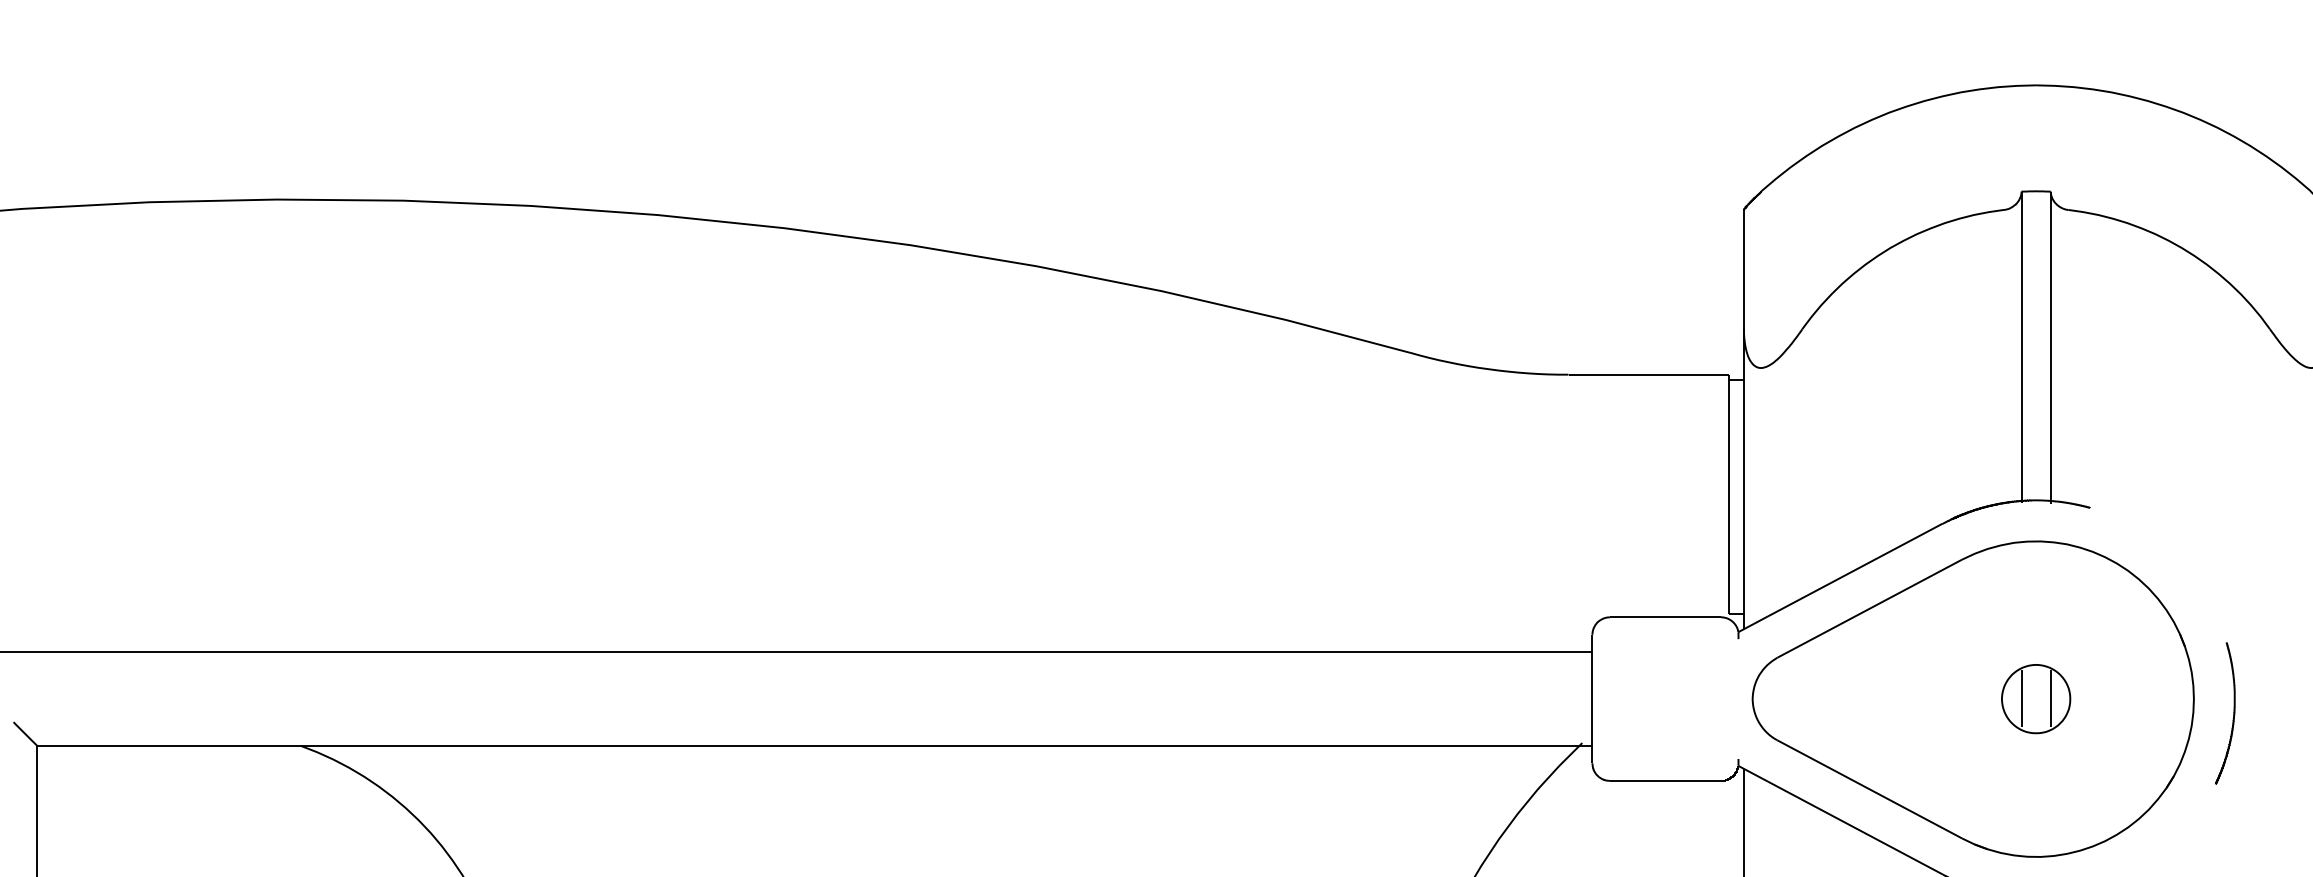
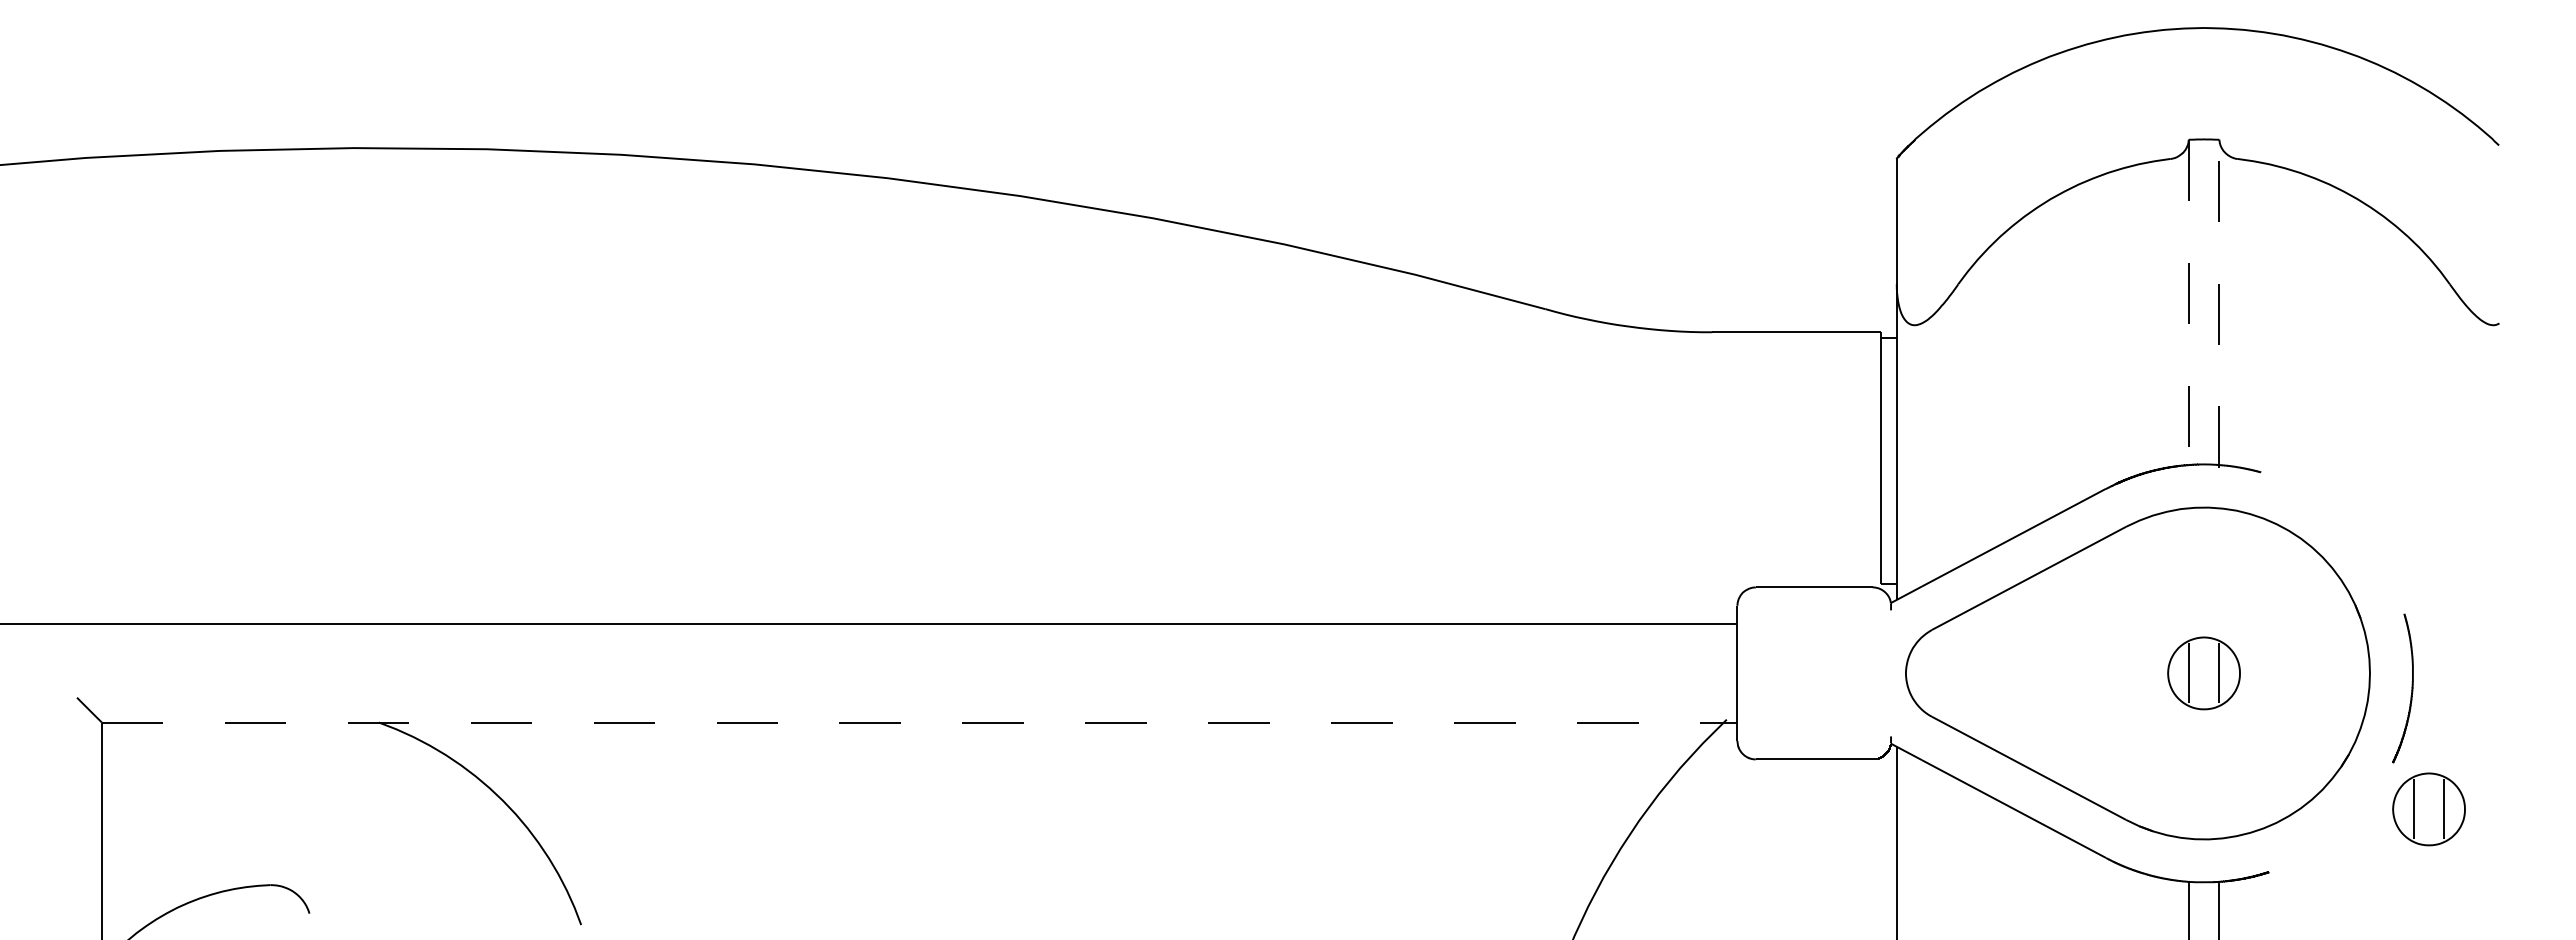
line: (2021, 347) -> (2188, 303), solid -> dashed
line: (2050, 347) -> (2219, 303), solid -> dashed
line: (814, 745) -> (919, 722), solid -> dashed
part: (2249, 828) -> (2428, 809), added

